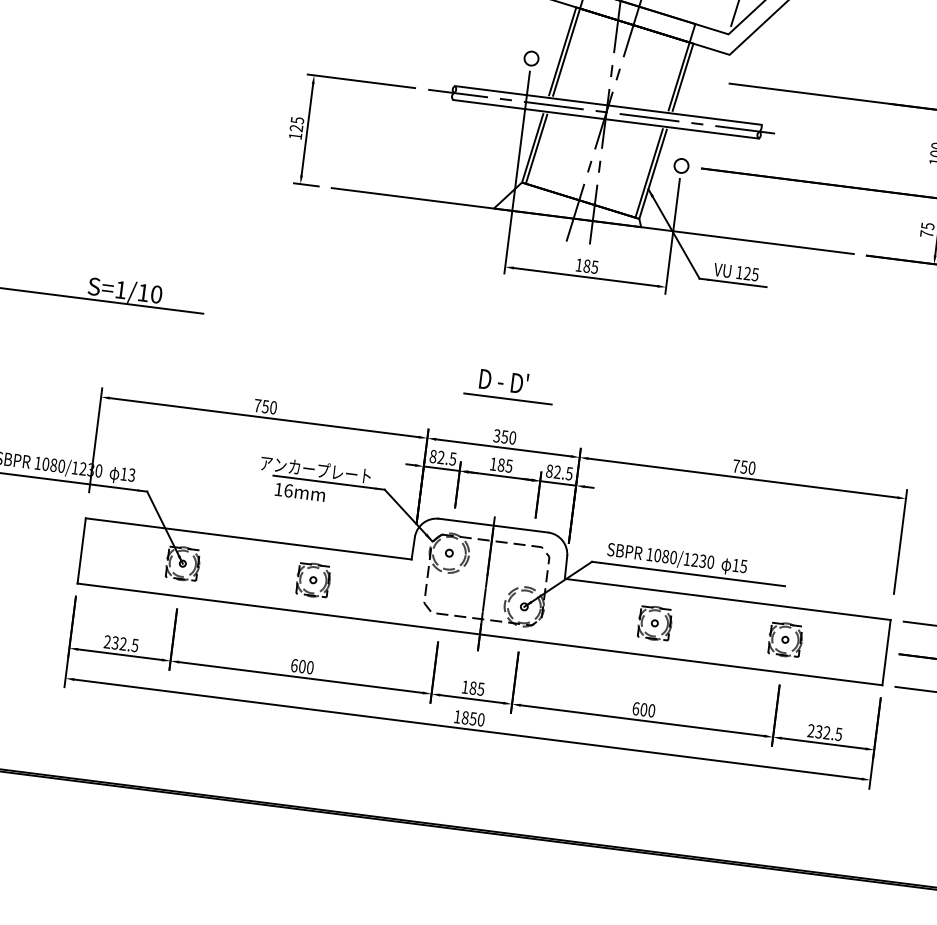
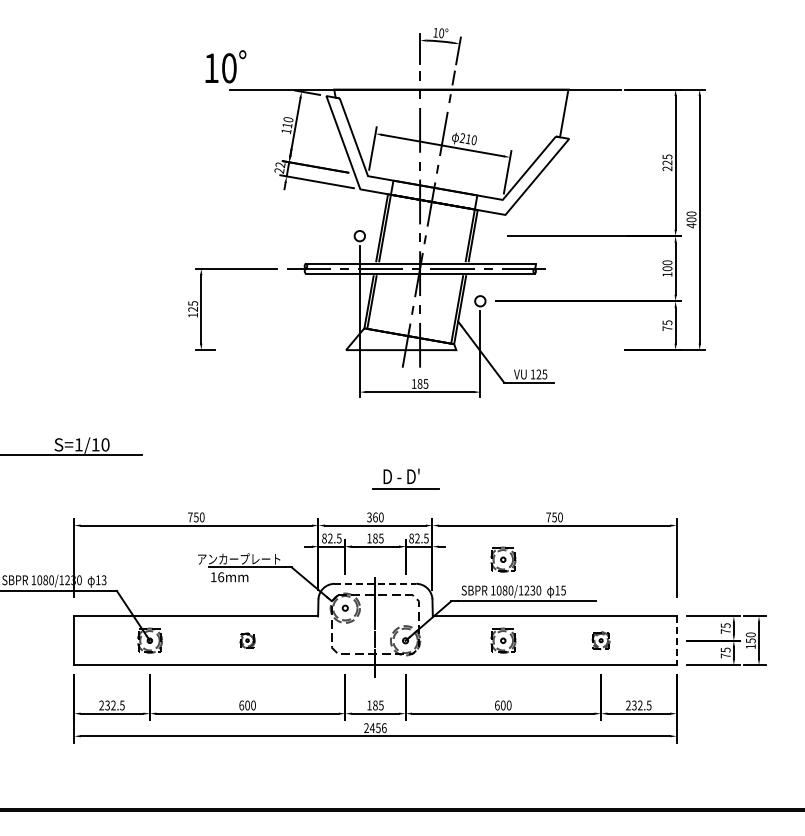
line: (591, 221) -> (419, 350), removed
part: (508, 384) -> (405, 478), moved
text: (504, 437) -> (375, 517), 350 -> 360
part: (668, 514) -> (503, 559), added
line: (493, 525) -> (375, 583), solid -> dashed
part: (313, 579) -> (247, 640), size x0.6
part: (786, 639) -> (601, 640), size x0.7
line: (886, 653) -> (676, 641), solid -> dashed
text: (469, 718) -> (375, 728), 1850 -> 2456

